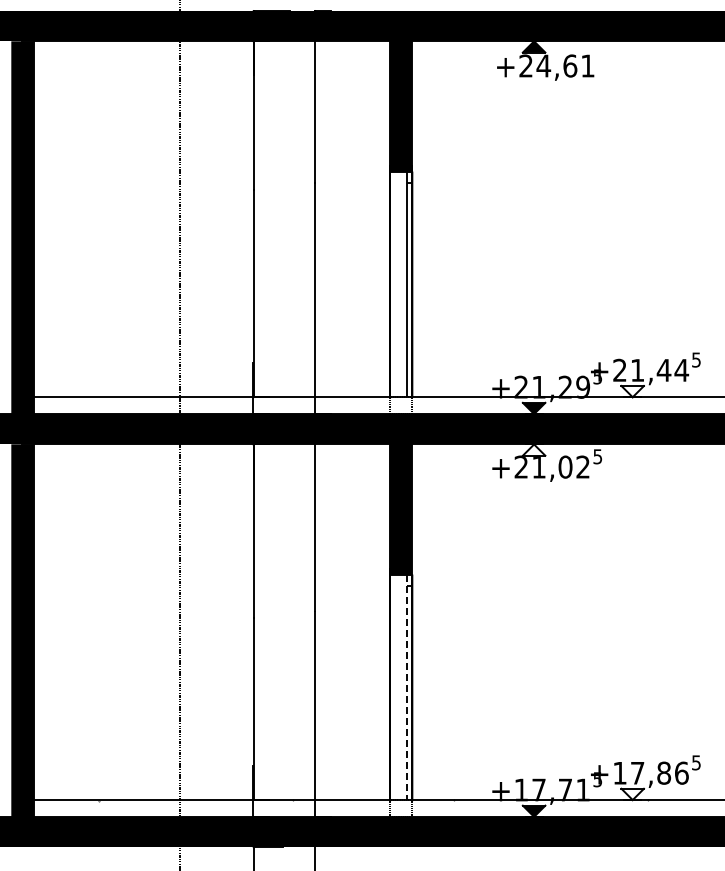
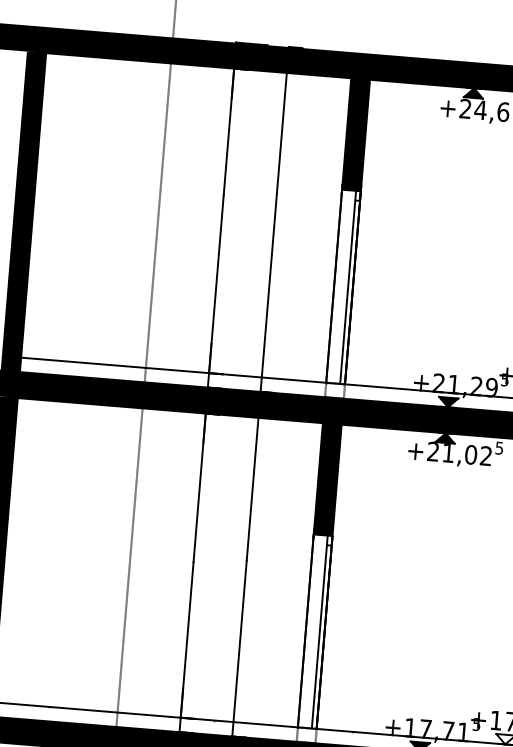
fill: (533, 449) -> (444, 437), added
line: (406, 686) -> (319, 631), dashed -> solid

